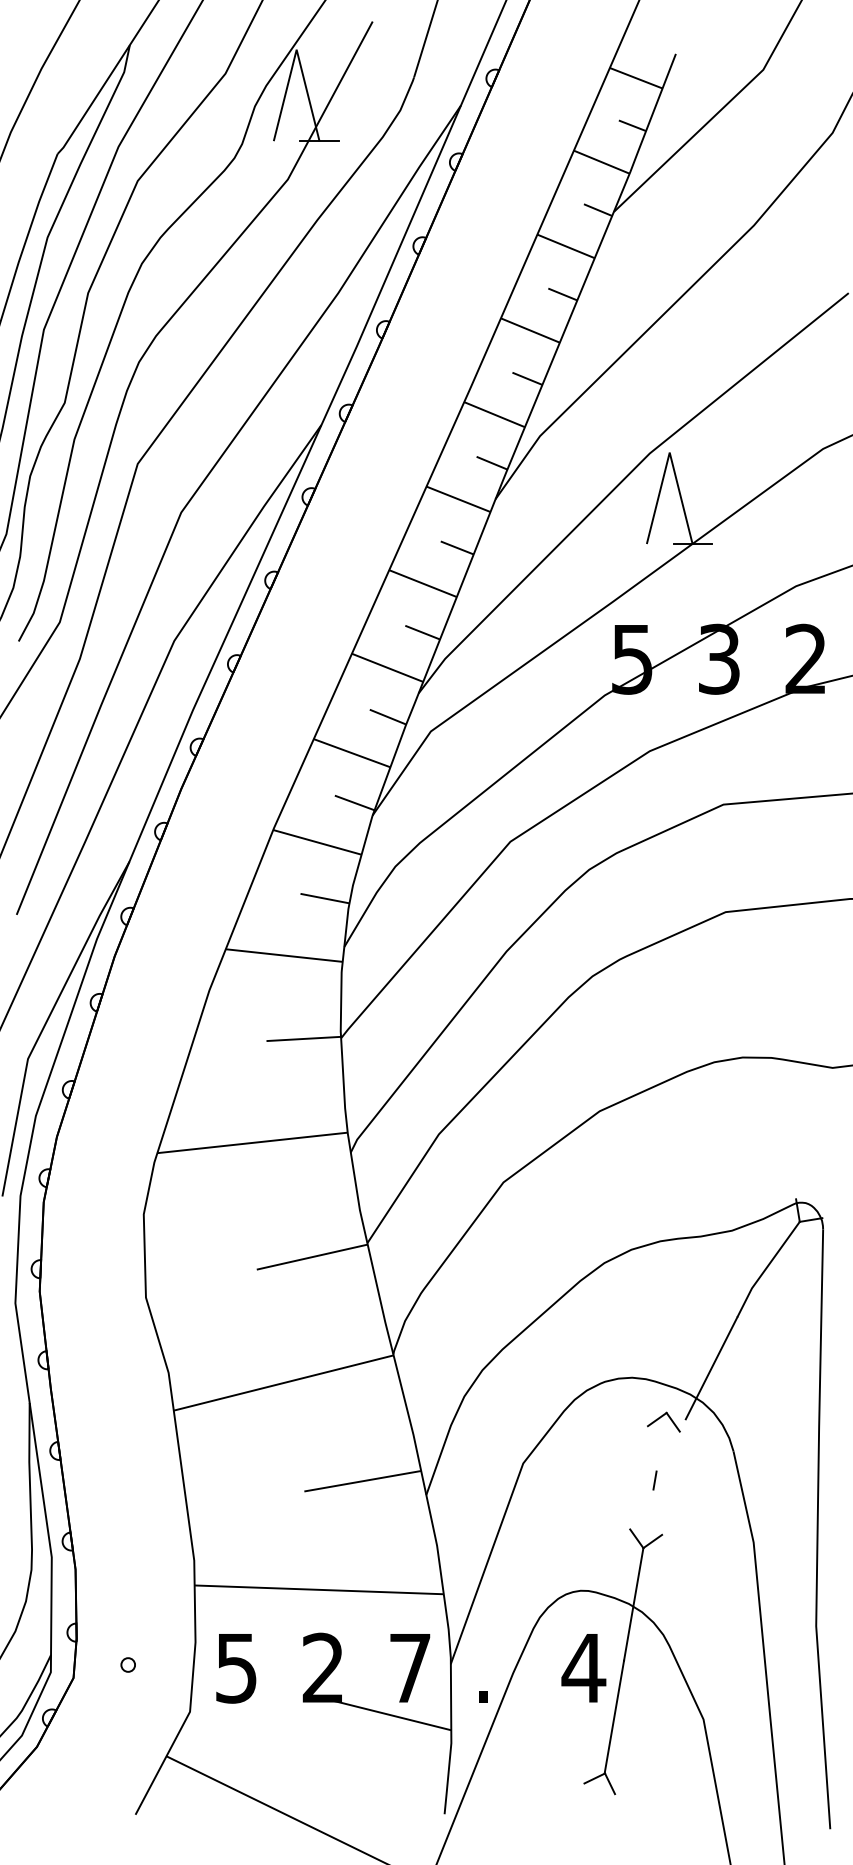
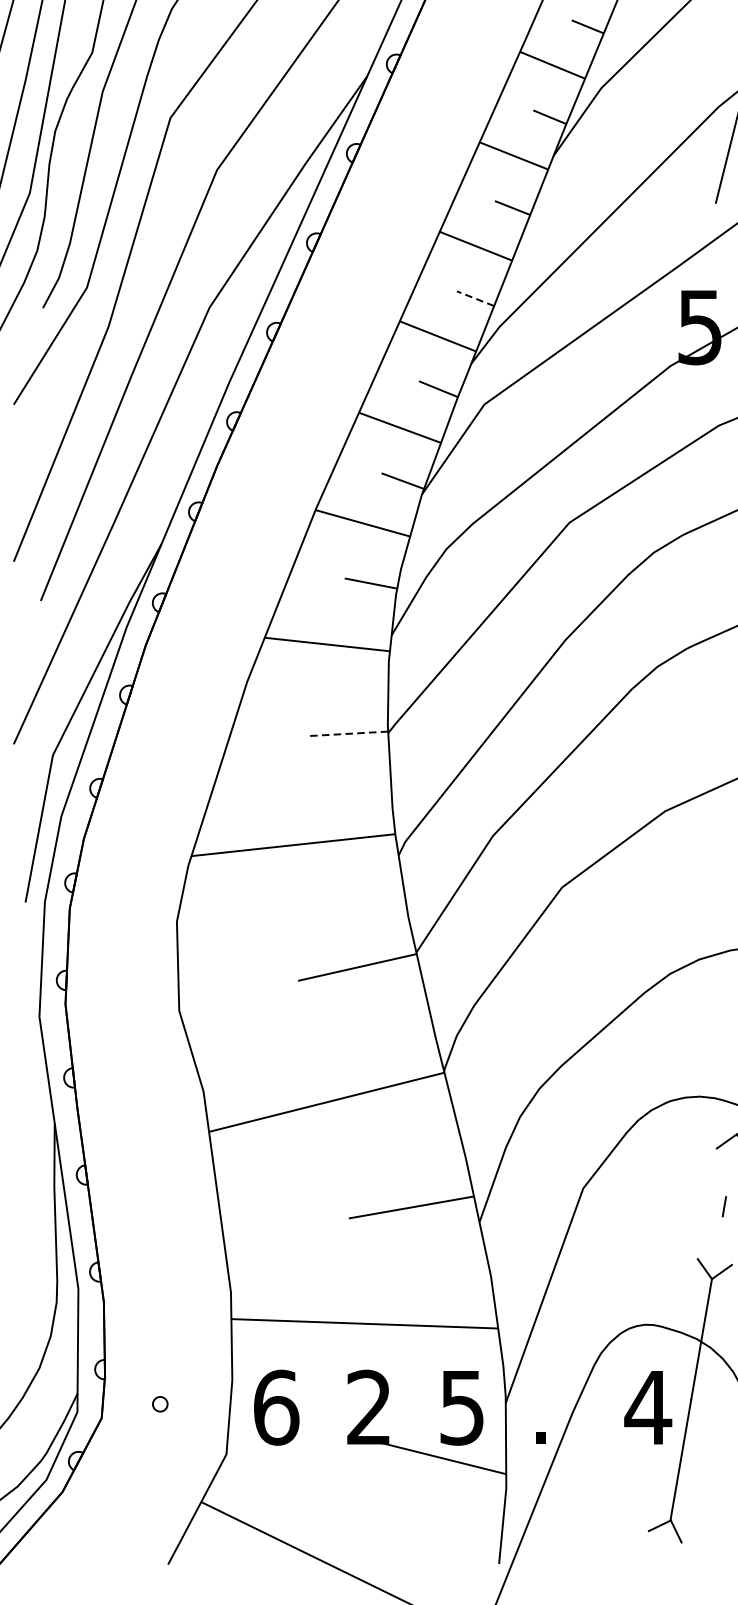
line: (422, 632) -> (475, 298), solid -> dashed
line: (303, 1038) -> (347, 733), solid -> dashed
text: (236, 1667) -> (276, 1406), 5 -> 6
text: (410, 1668) -> (462, 1408), 7 -> 5

